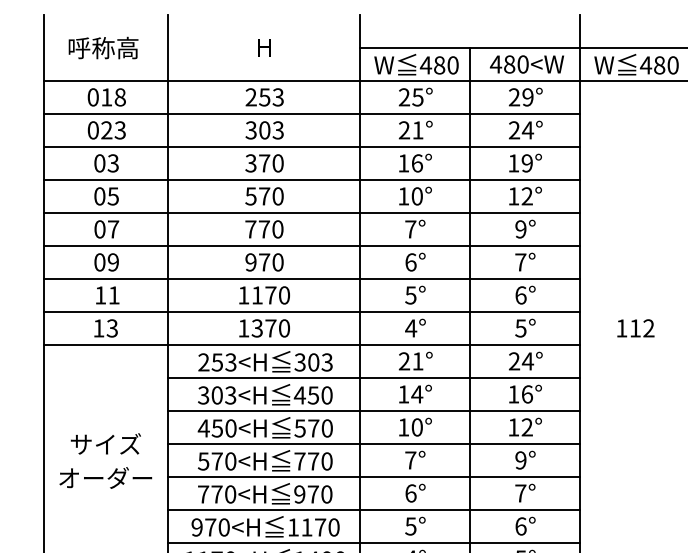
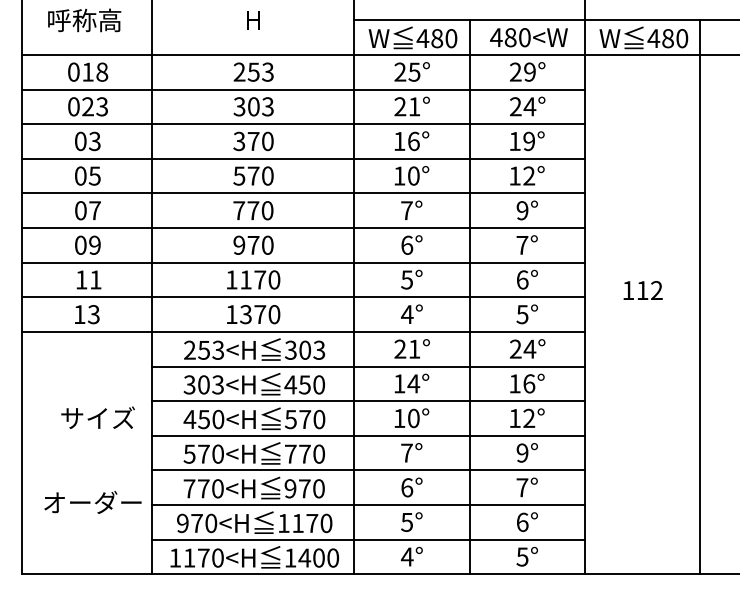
text: (635, 328) -> (642, 290), moved
text: (105, 443) -> (97, 417), moved
text: (105, 477) -> (92, 502), moved

